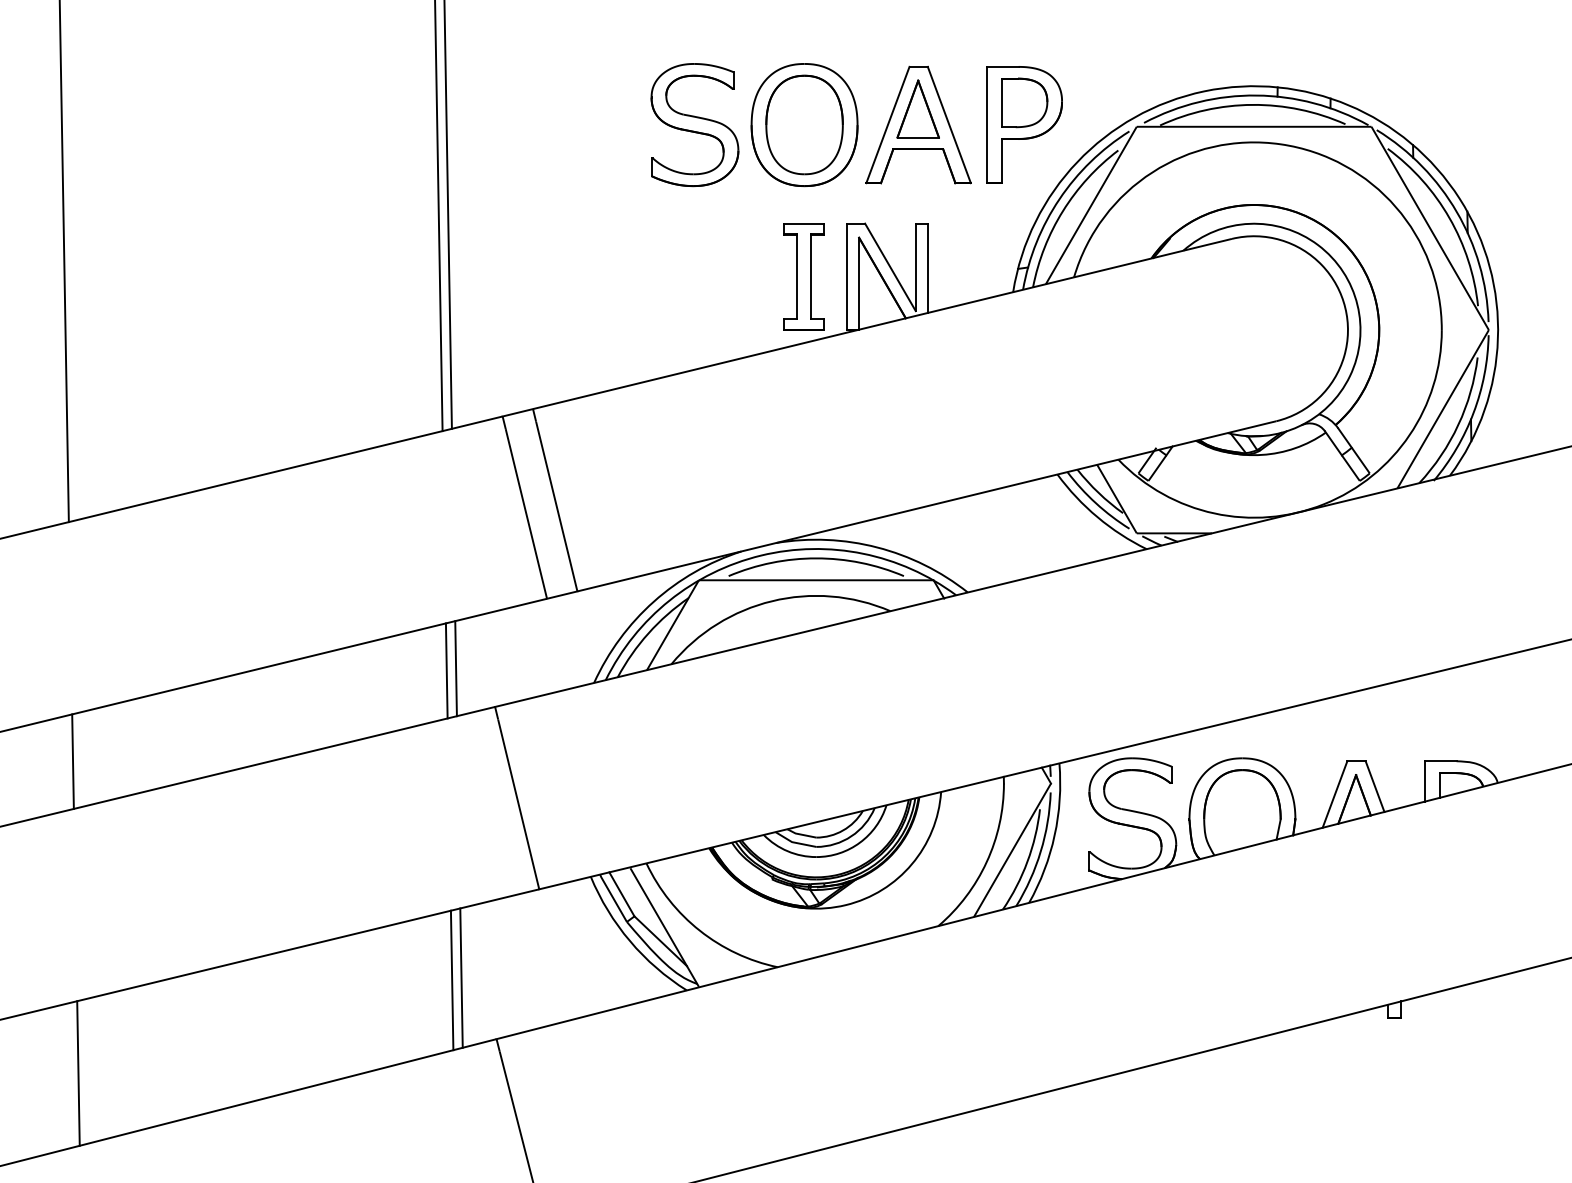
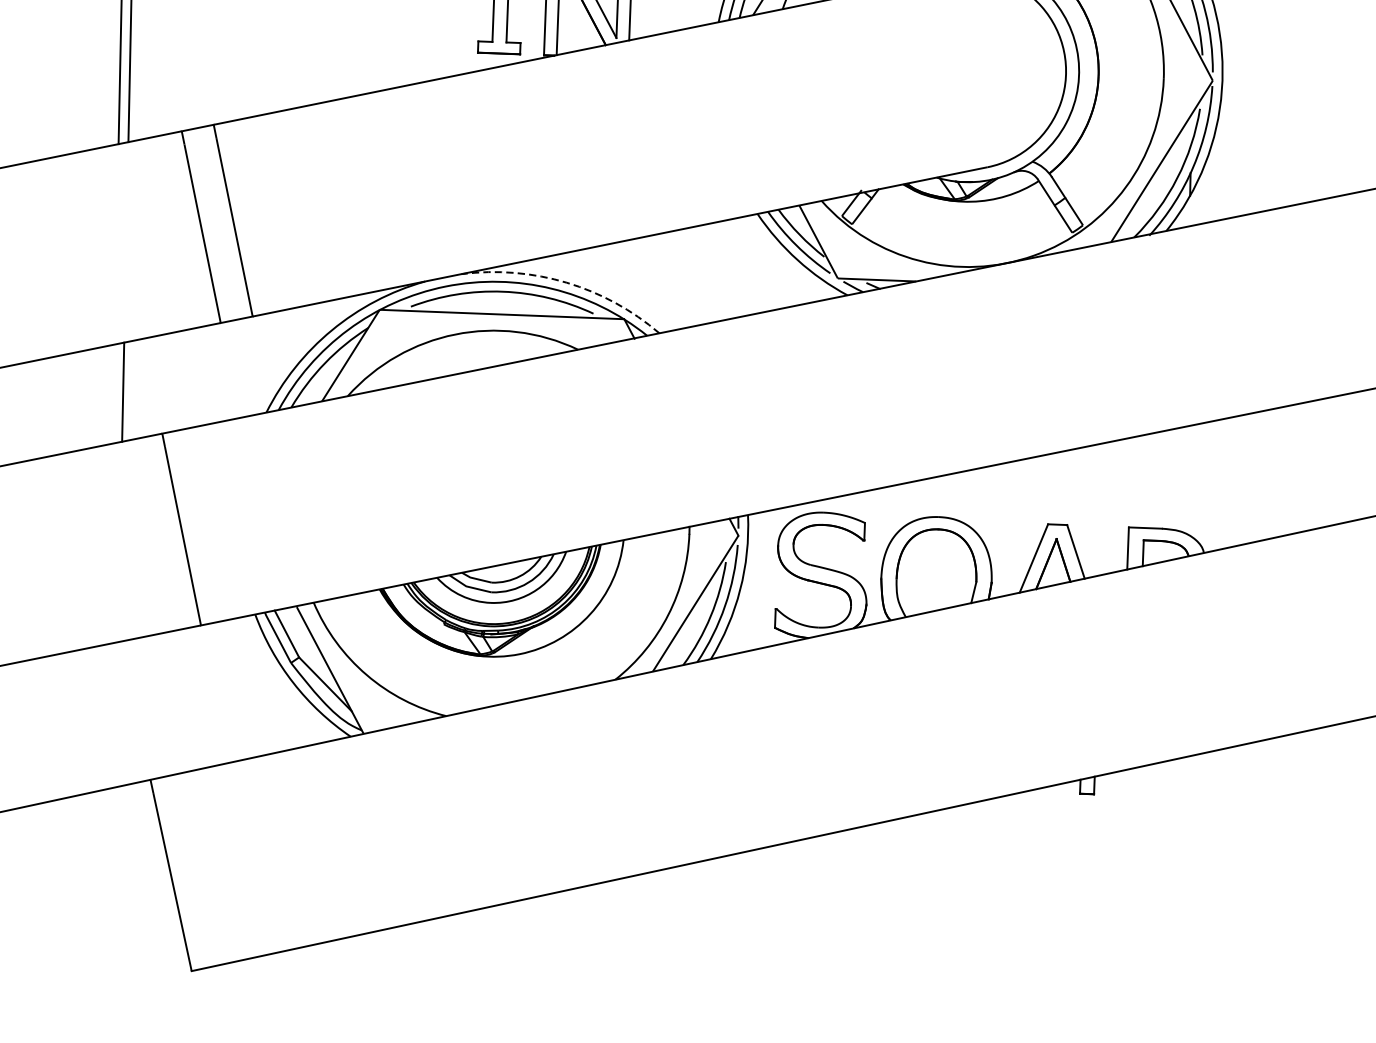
arc: (877, 547) -> (567, 282), solid -> dashed
line: (446, 670) -> (113, 393), removed
line: (461, 977) -> (116, 714), removed
line: (451, 980) -> (105, 716), removed

